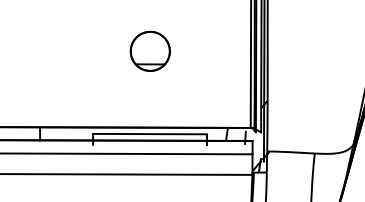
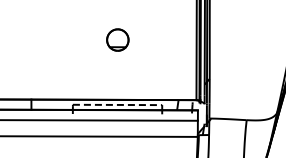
part: (149, 50) -> (117, 39), size x0.7
line: (149, 133) -> (117, 104), solid -> dashed

